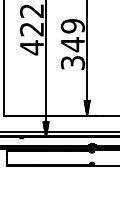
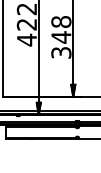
text: (73, 26) -> (61, 22), 349 -> 348

